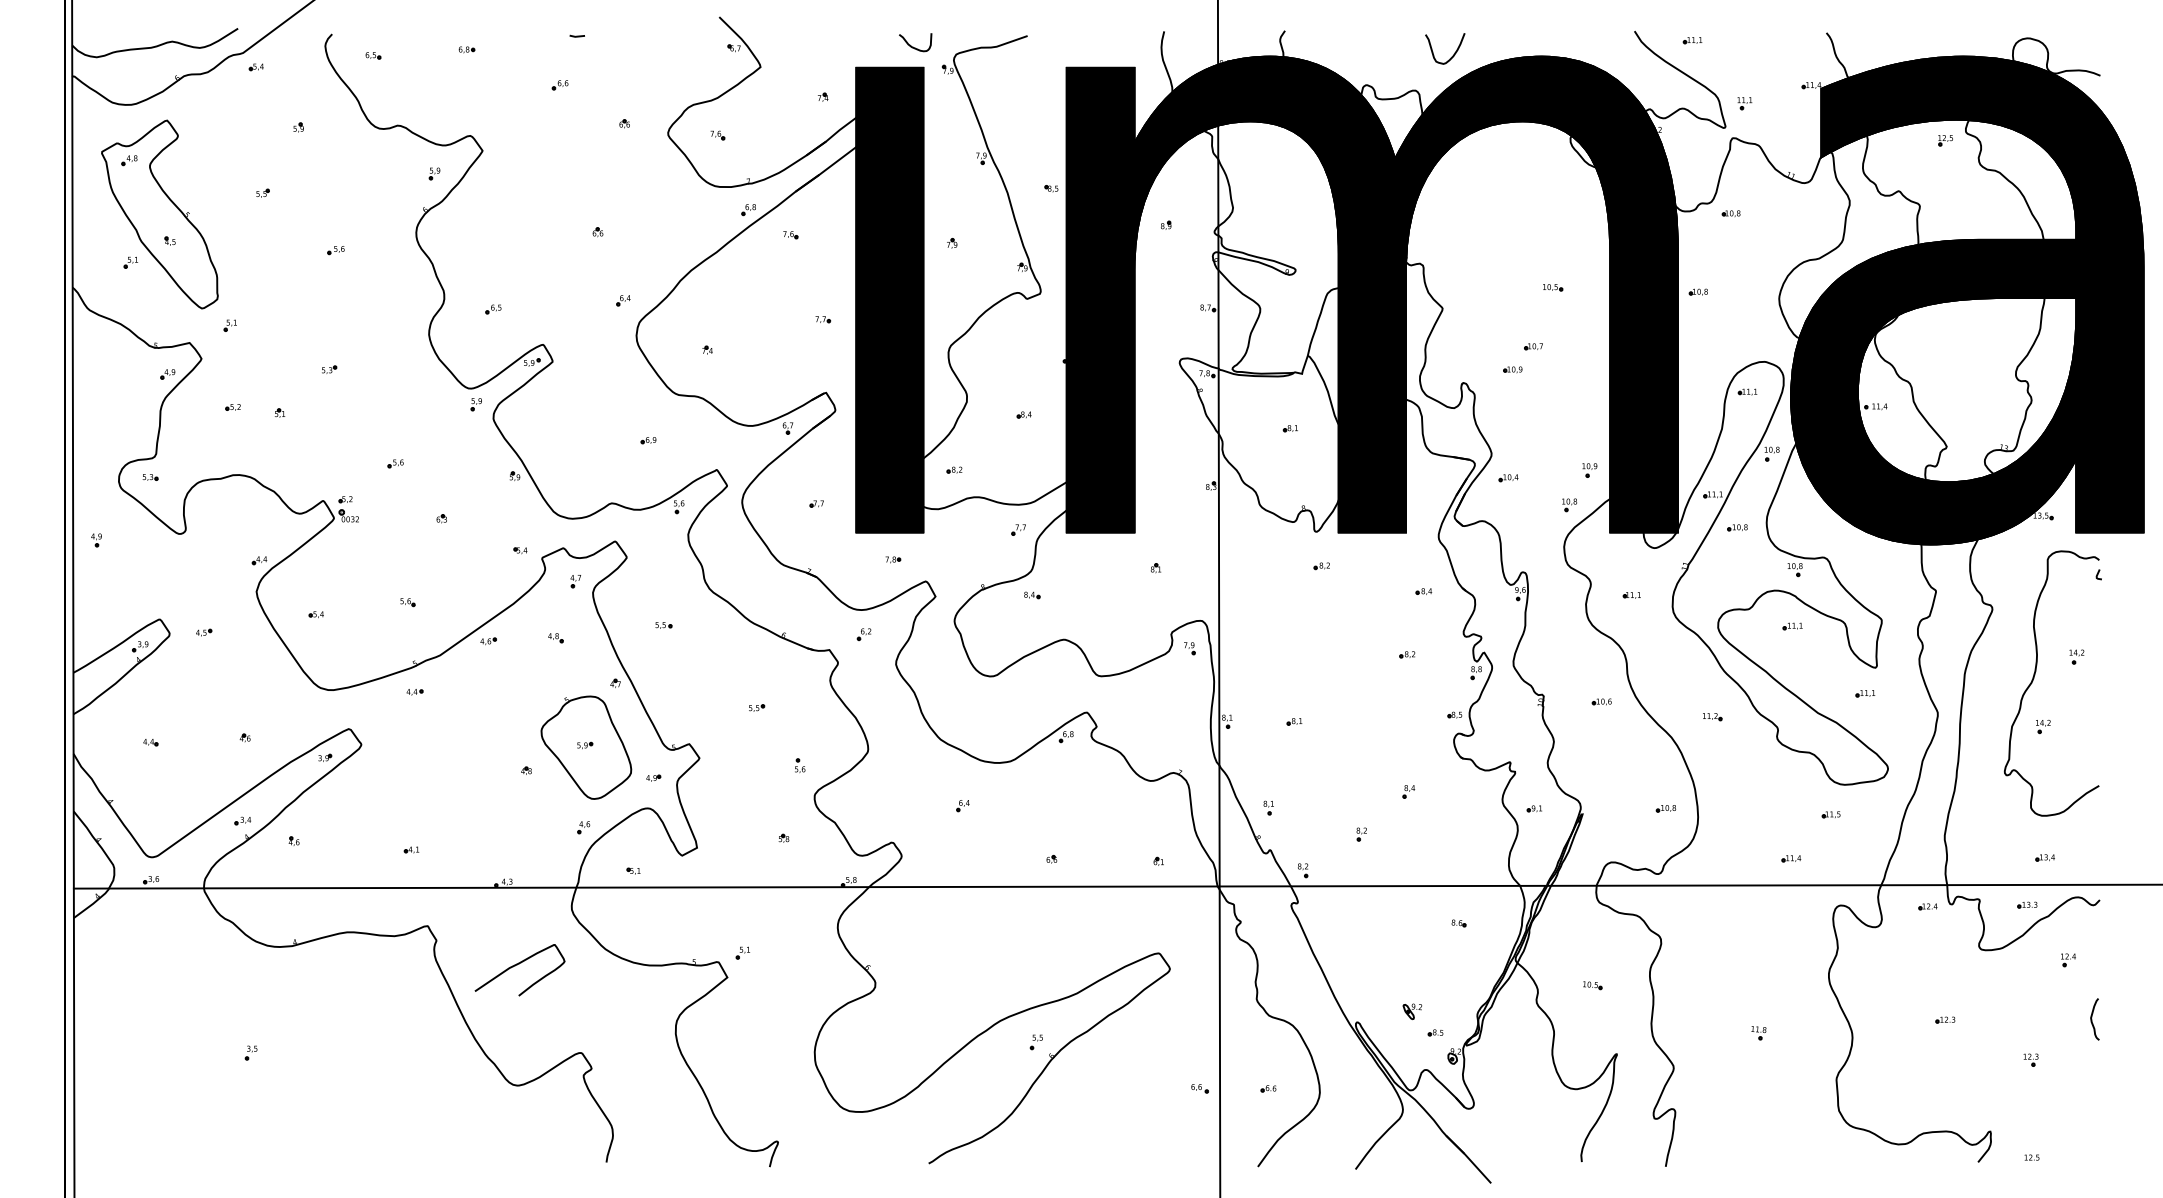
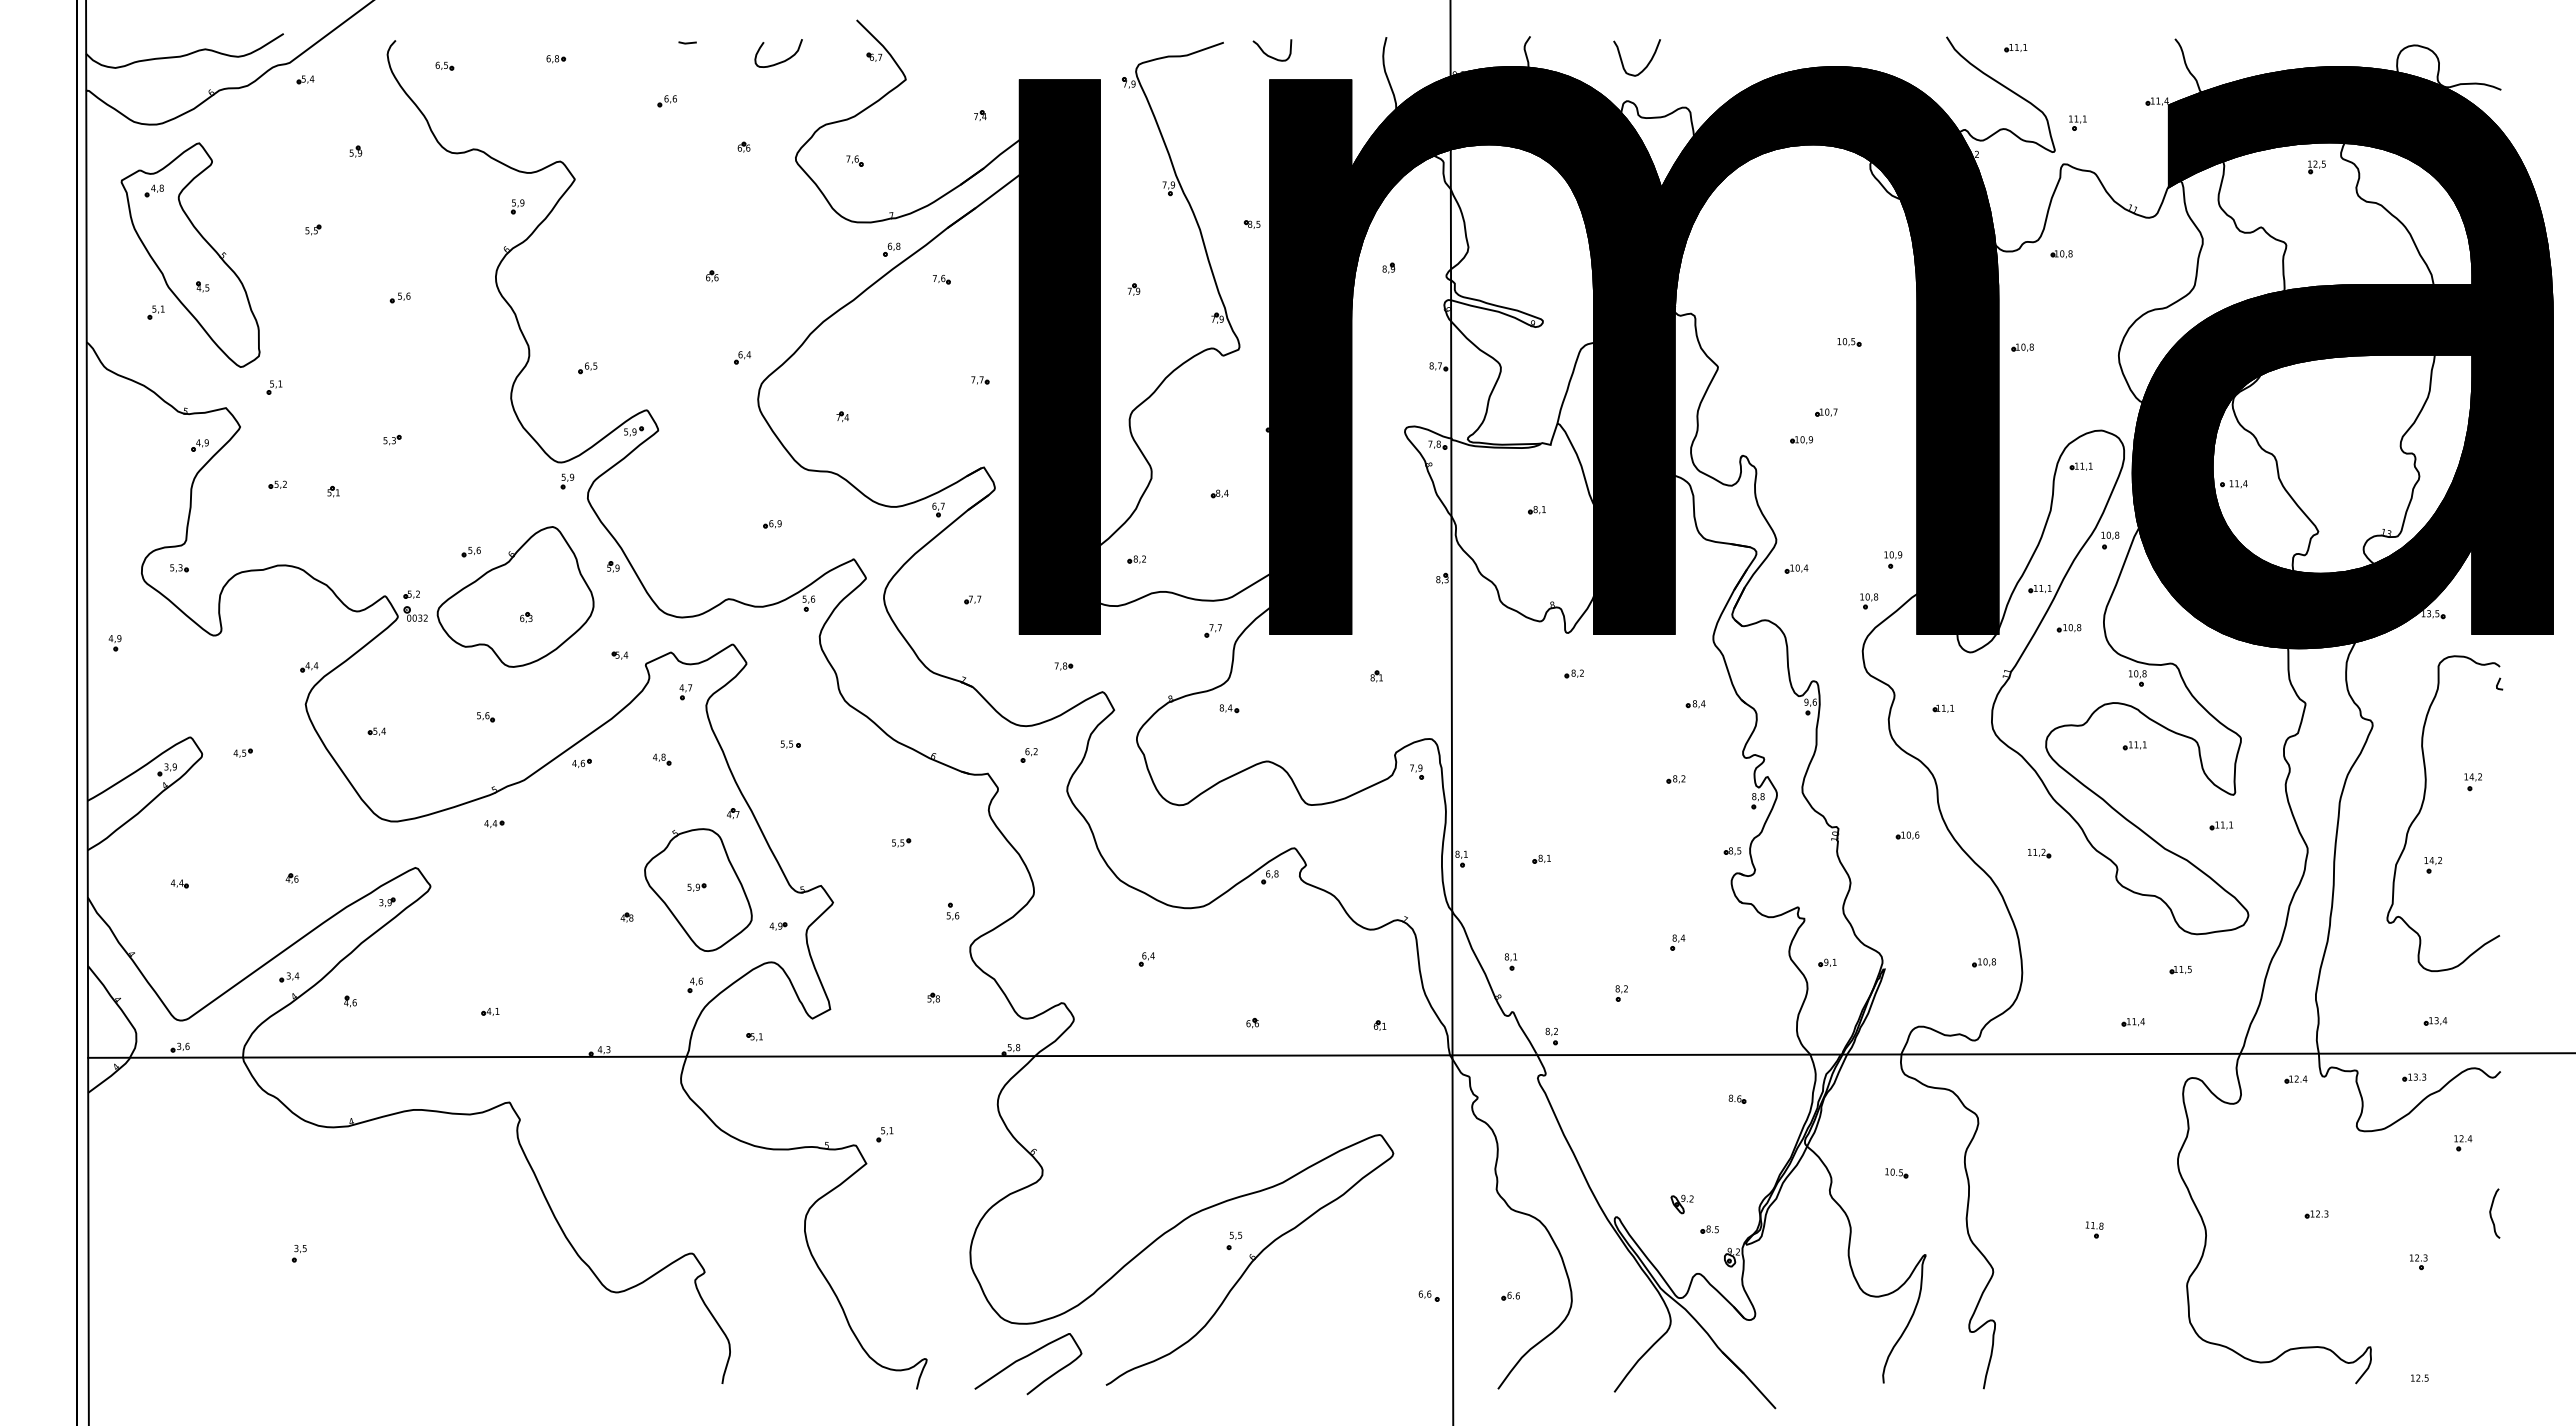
curve: (913, 46) -> (1270, 55), moved
curve: (655, 51) -> (780, 61), added
curve: (1453, 53) -> (1647, 63), moved
part: (432, 501) -> (515, 596), added
curve: (516, 965) -> (1024, 1358), moved

